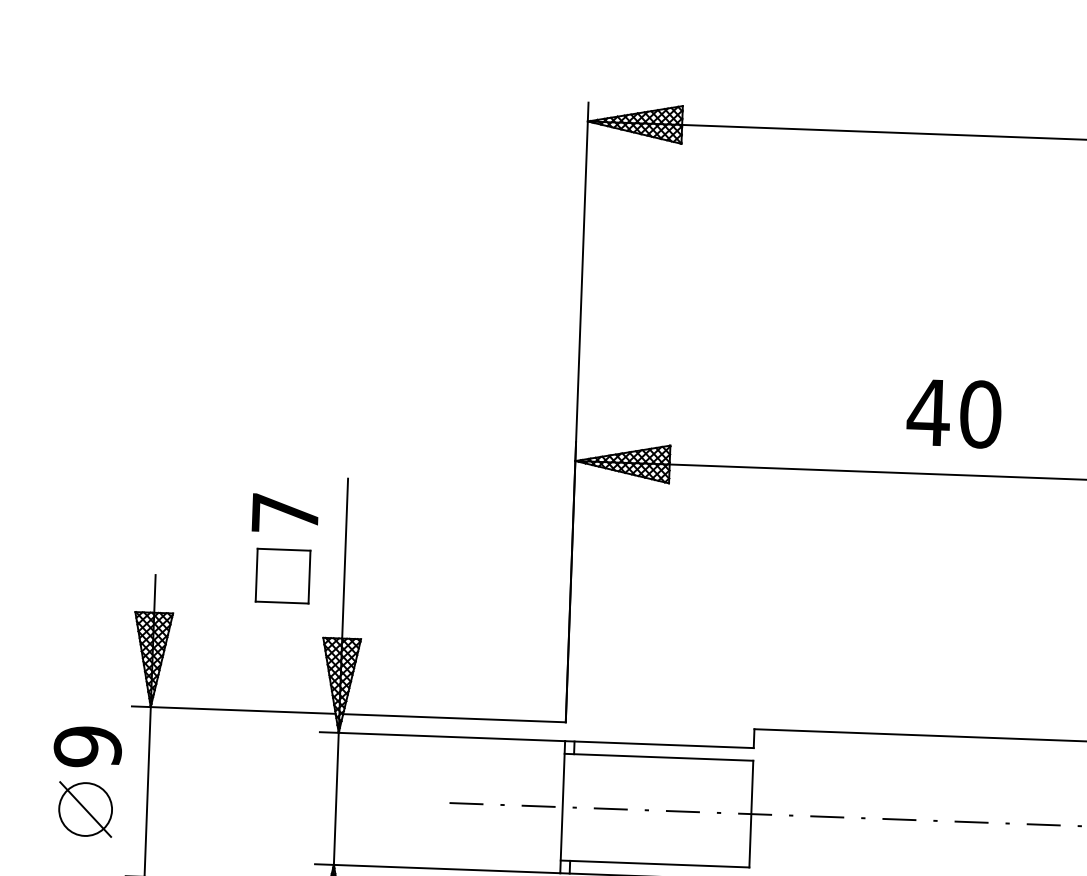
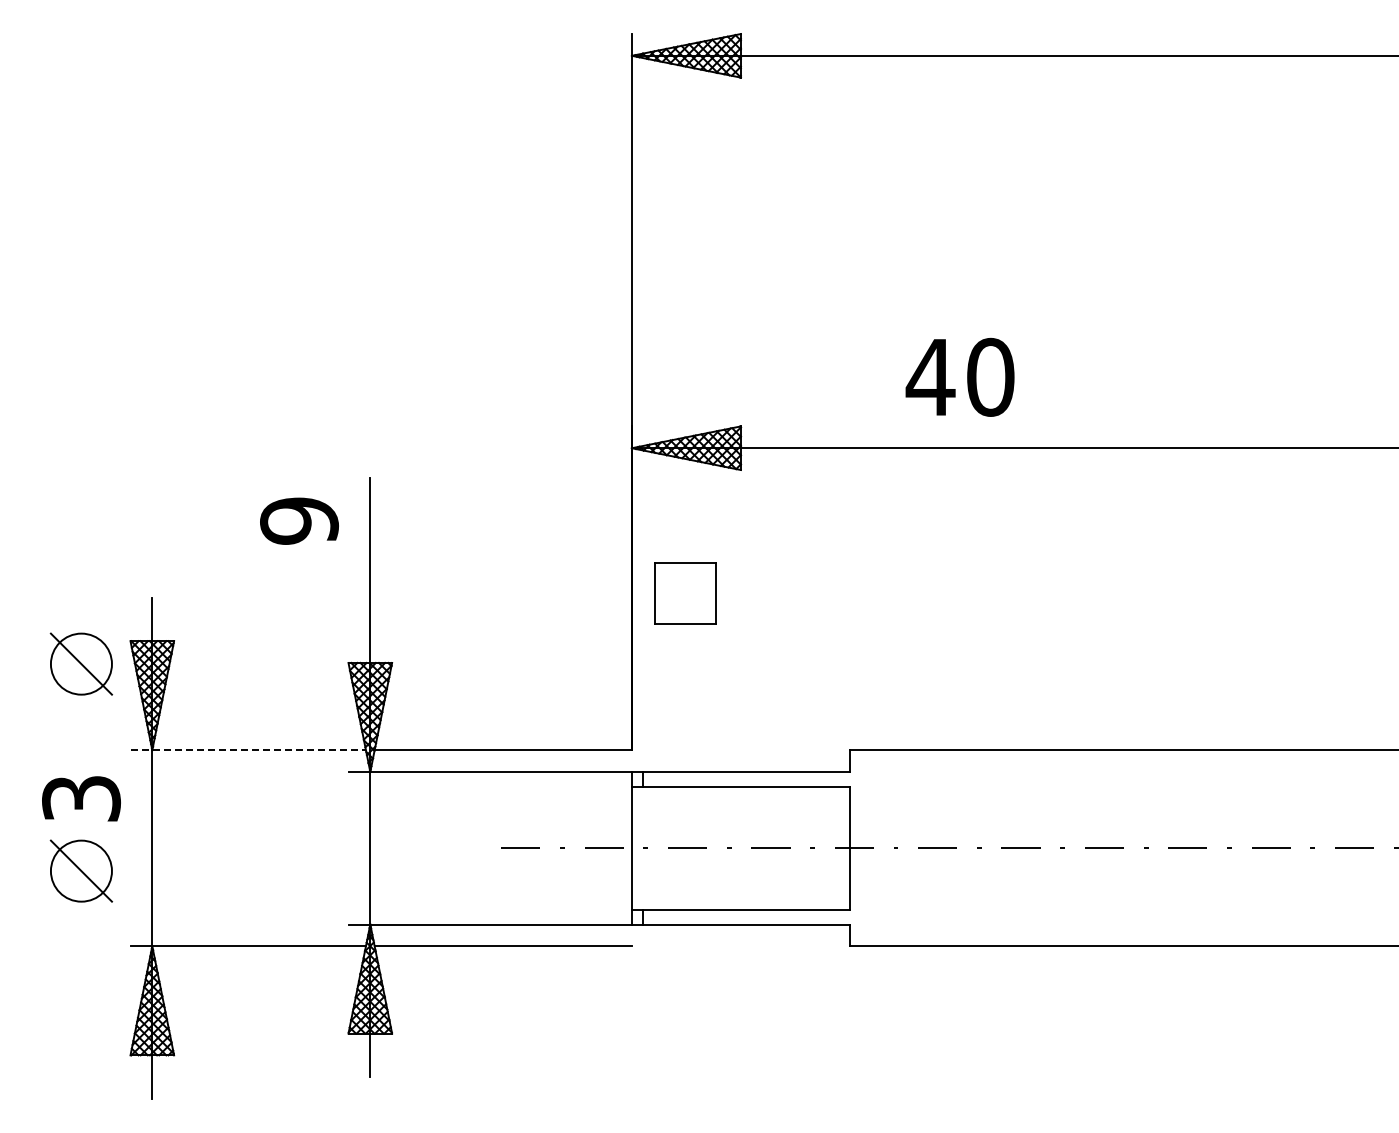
text: (953, 412) -> (959, 376), moved
text: (285, 513) -> (299, 520), 7 -> 9
part: (283, 576) -> (685, 593), moved
part: (92, 629) -> (81, 663), added
line: (234, 710) -> (248, 750), solid -> dashed
text: (87, 746) -> (81, 798), 9 -> 3

